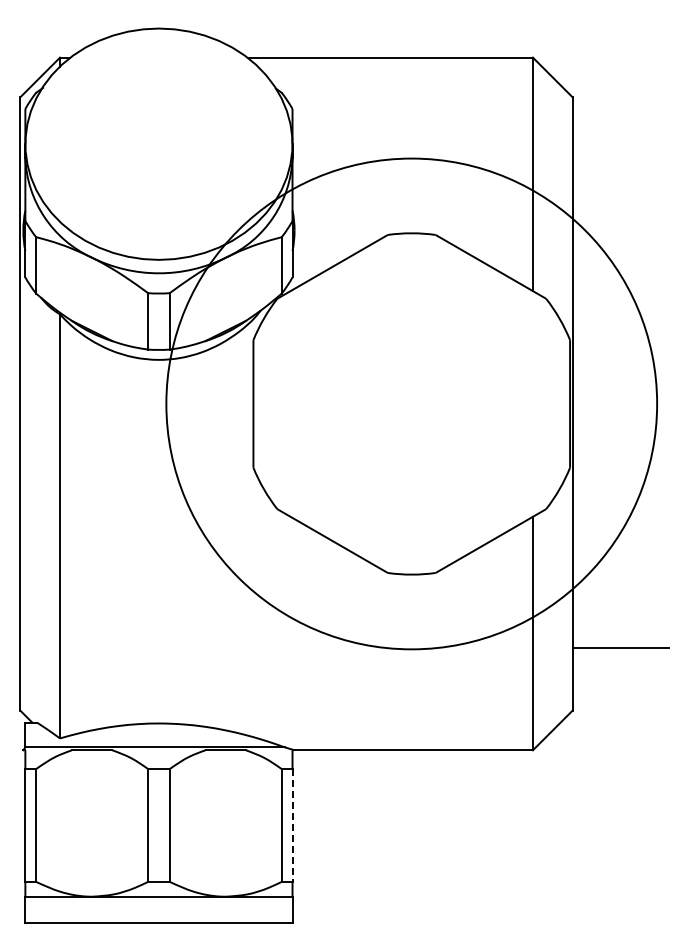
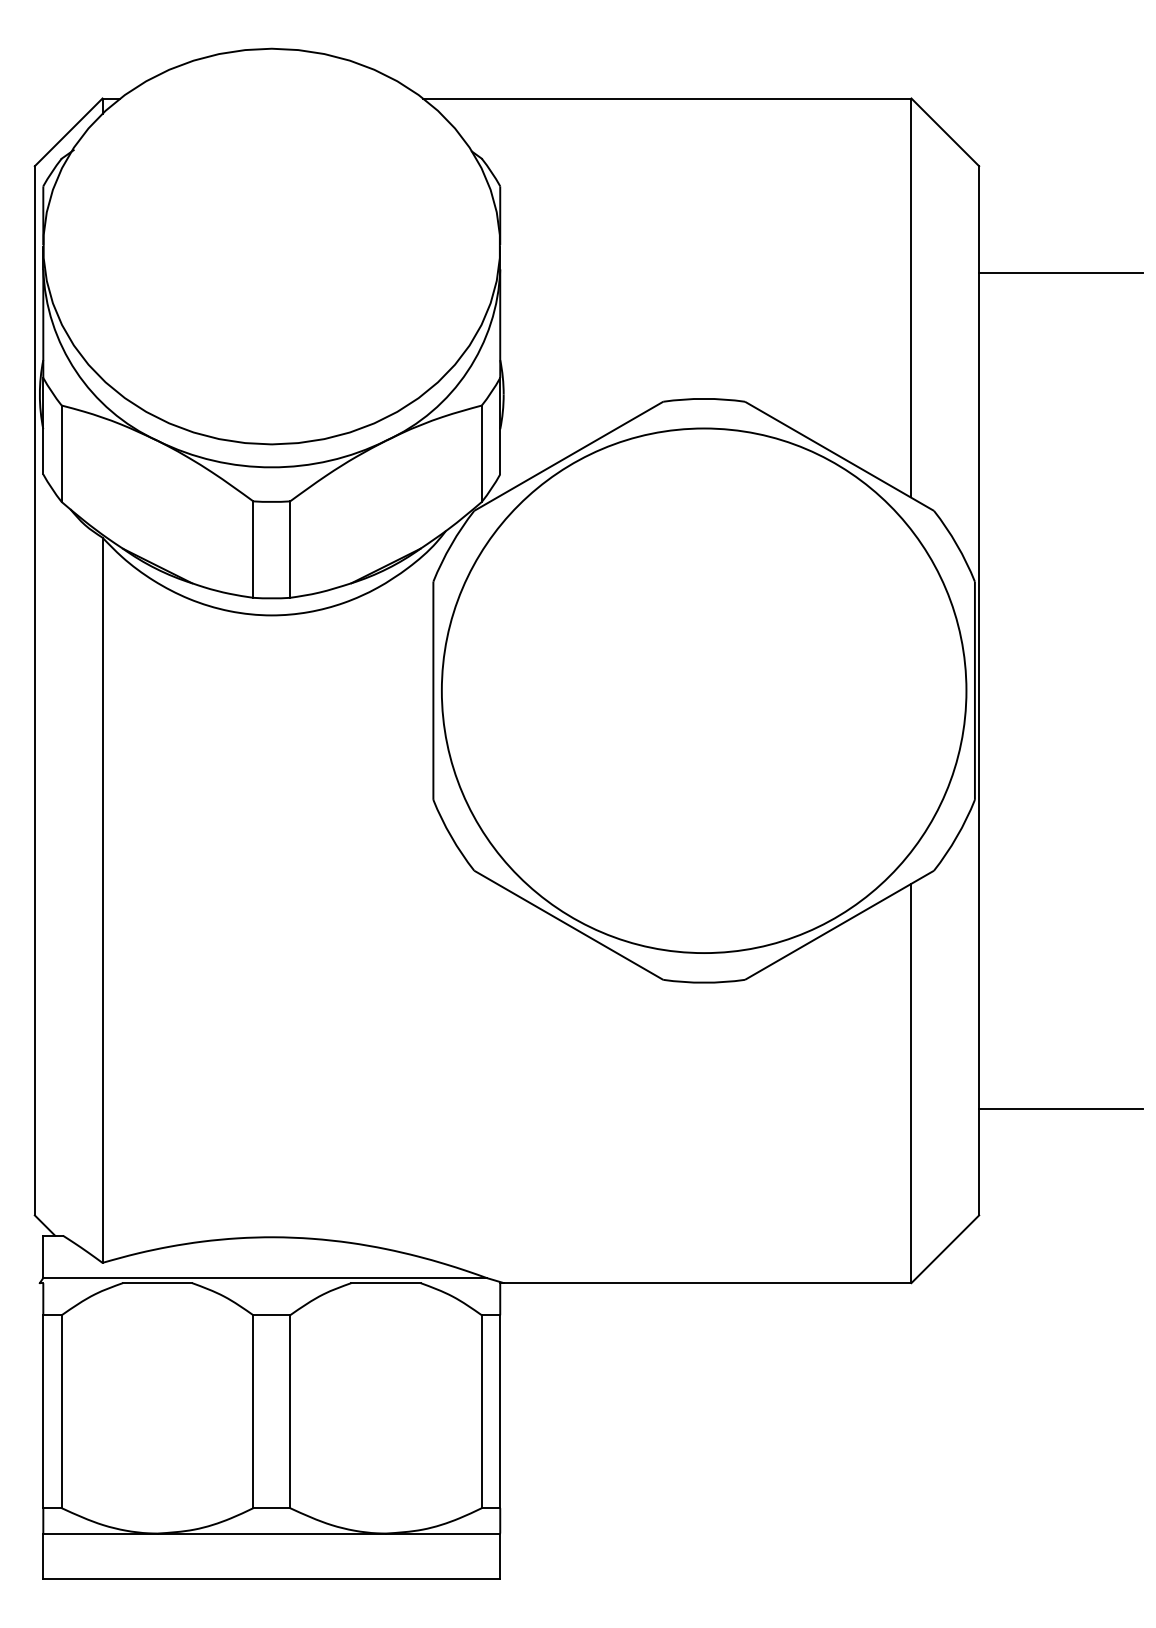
line: (620, 159) -> (1061, 272), added
circle: (411, 403) -> (703, 690), size x0.62
line: (292, 825) -> (500, 1411), dashed -> solid

